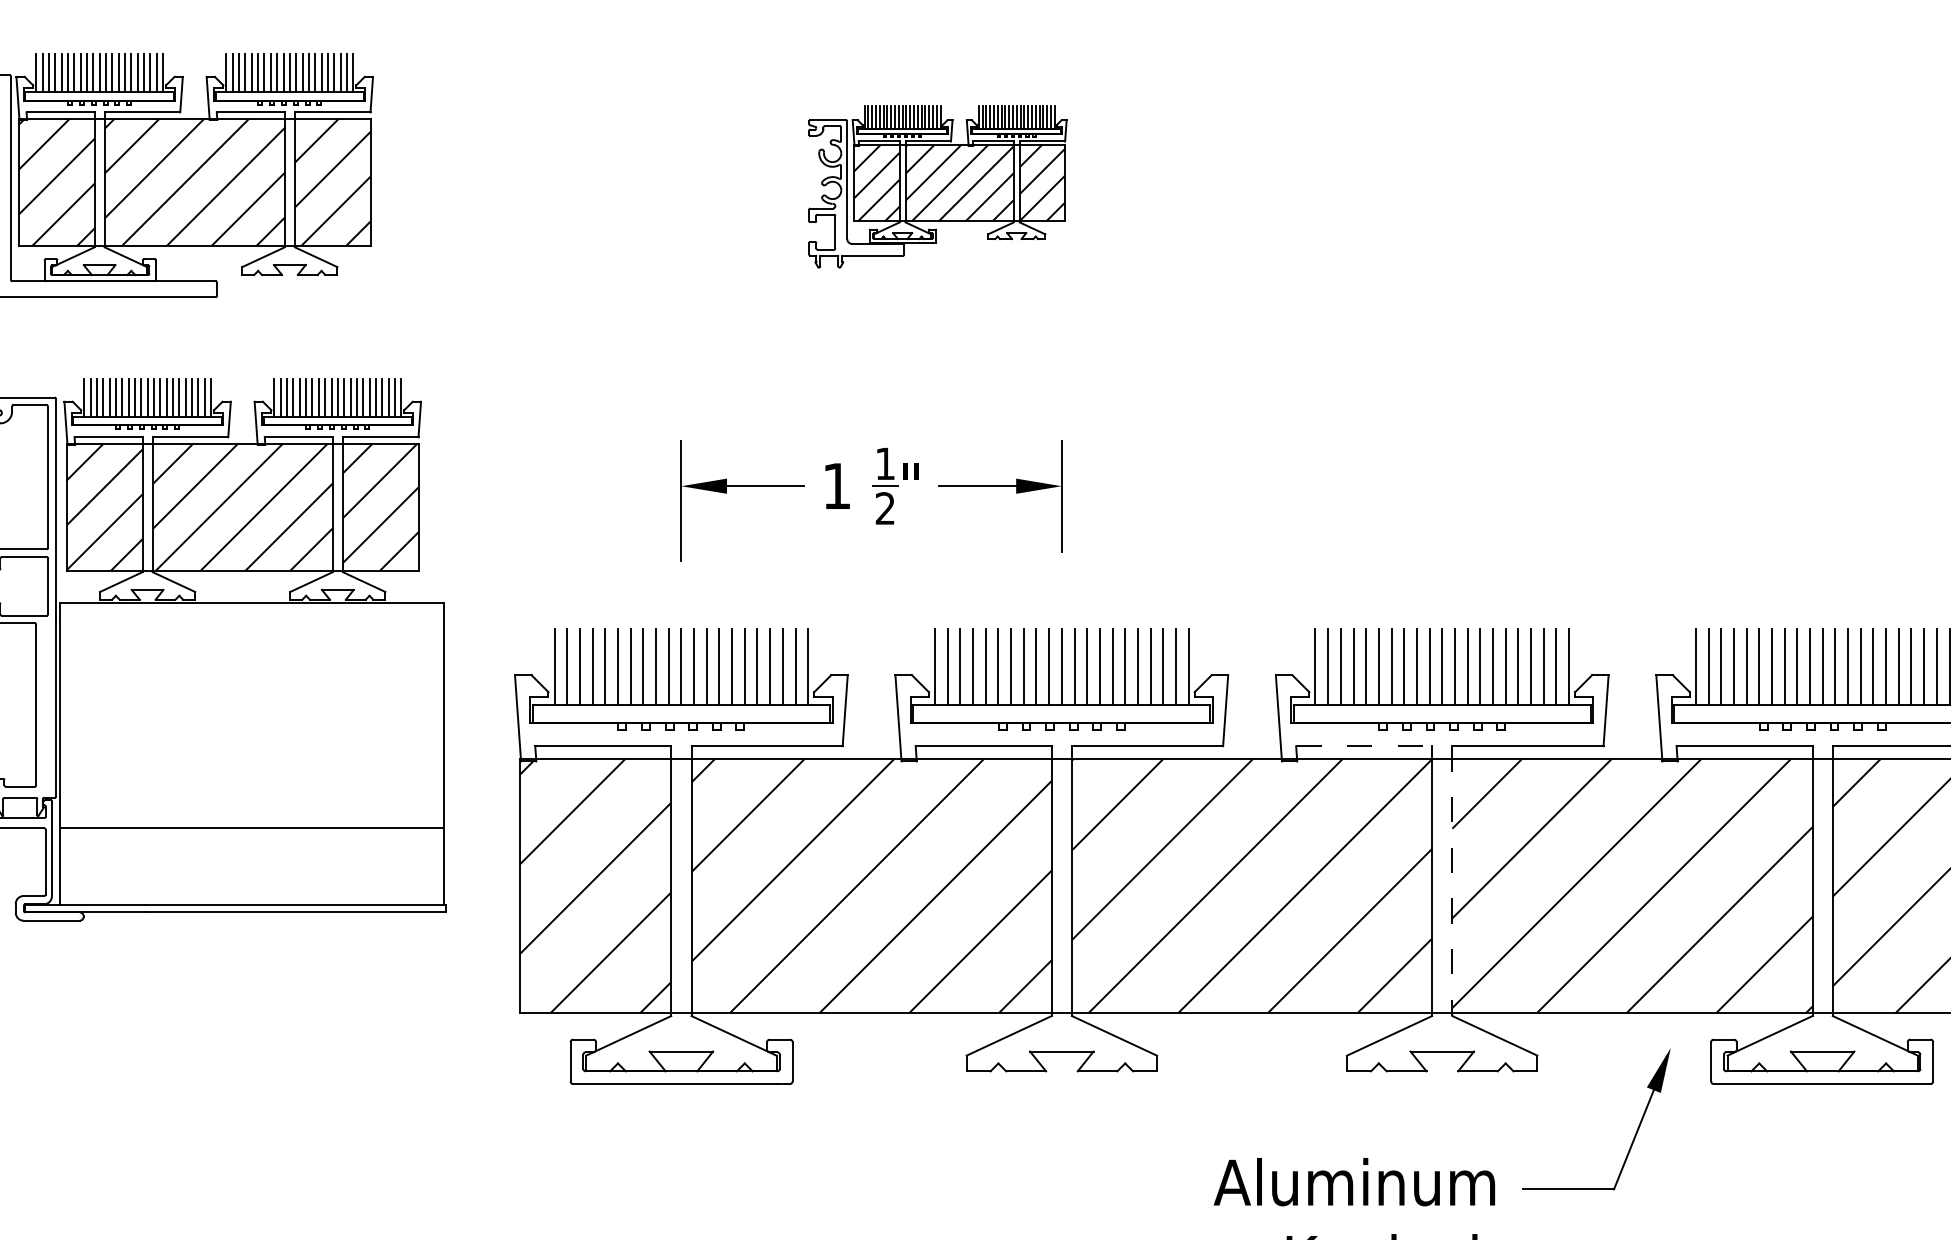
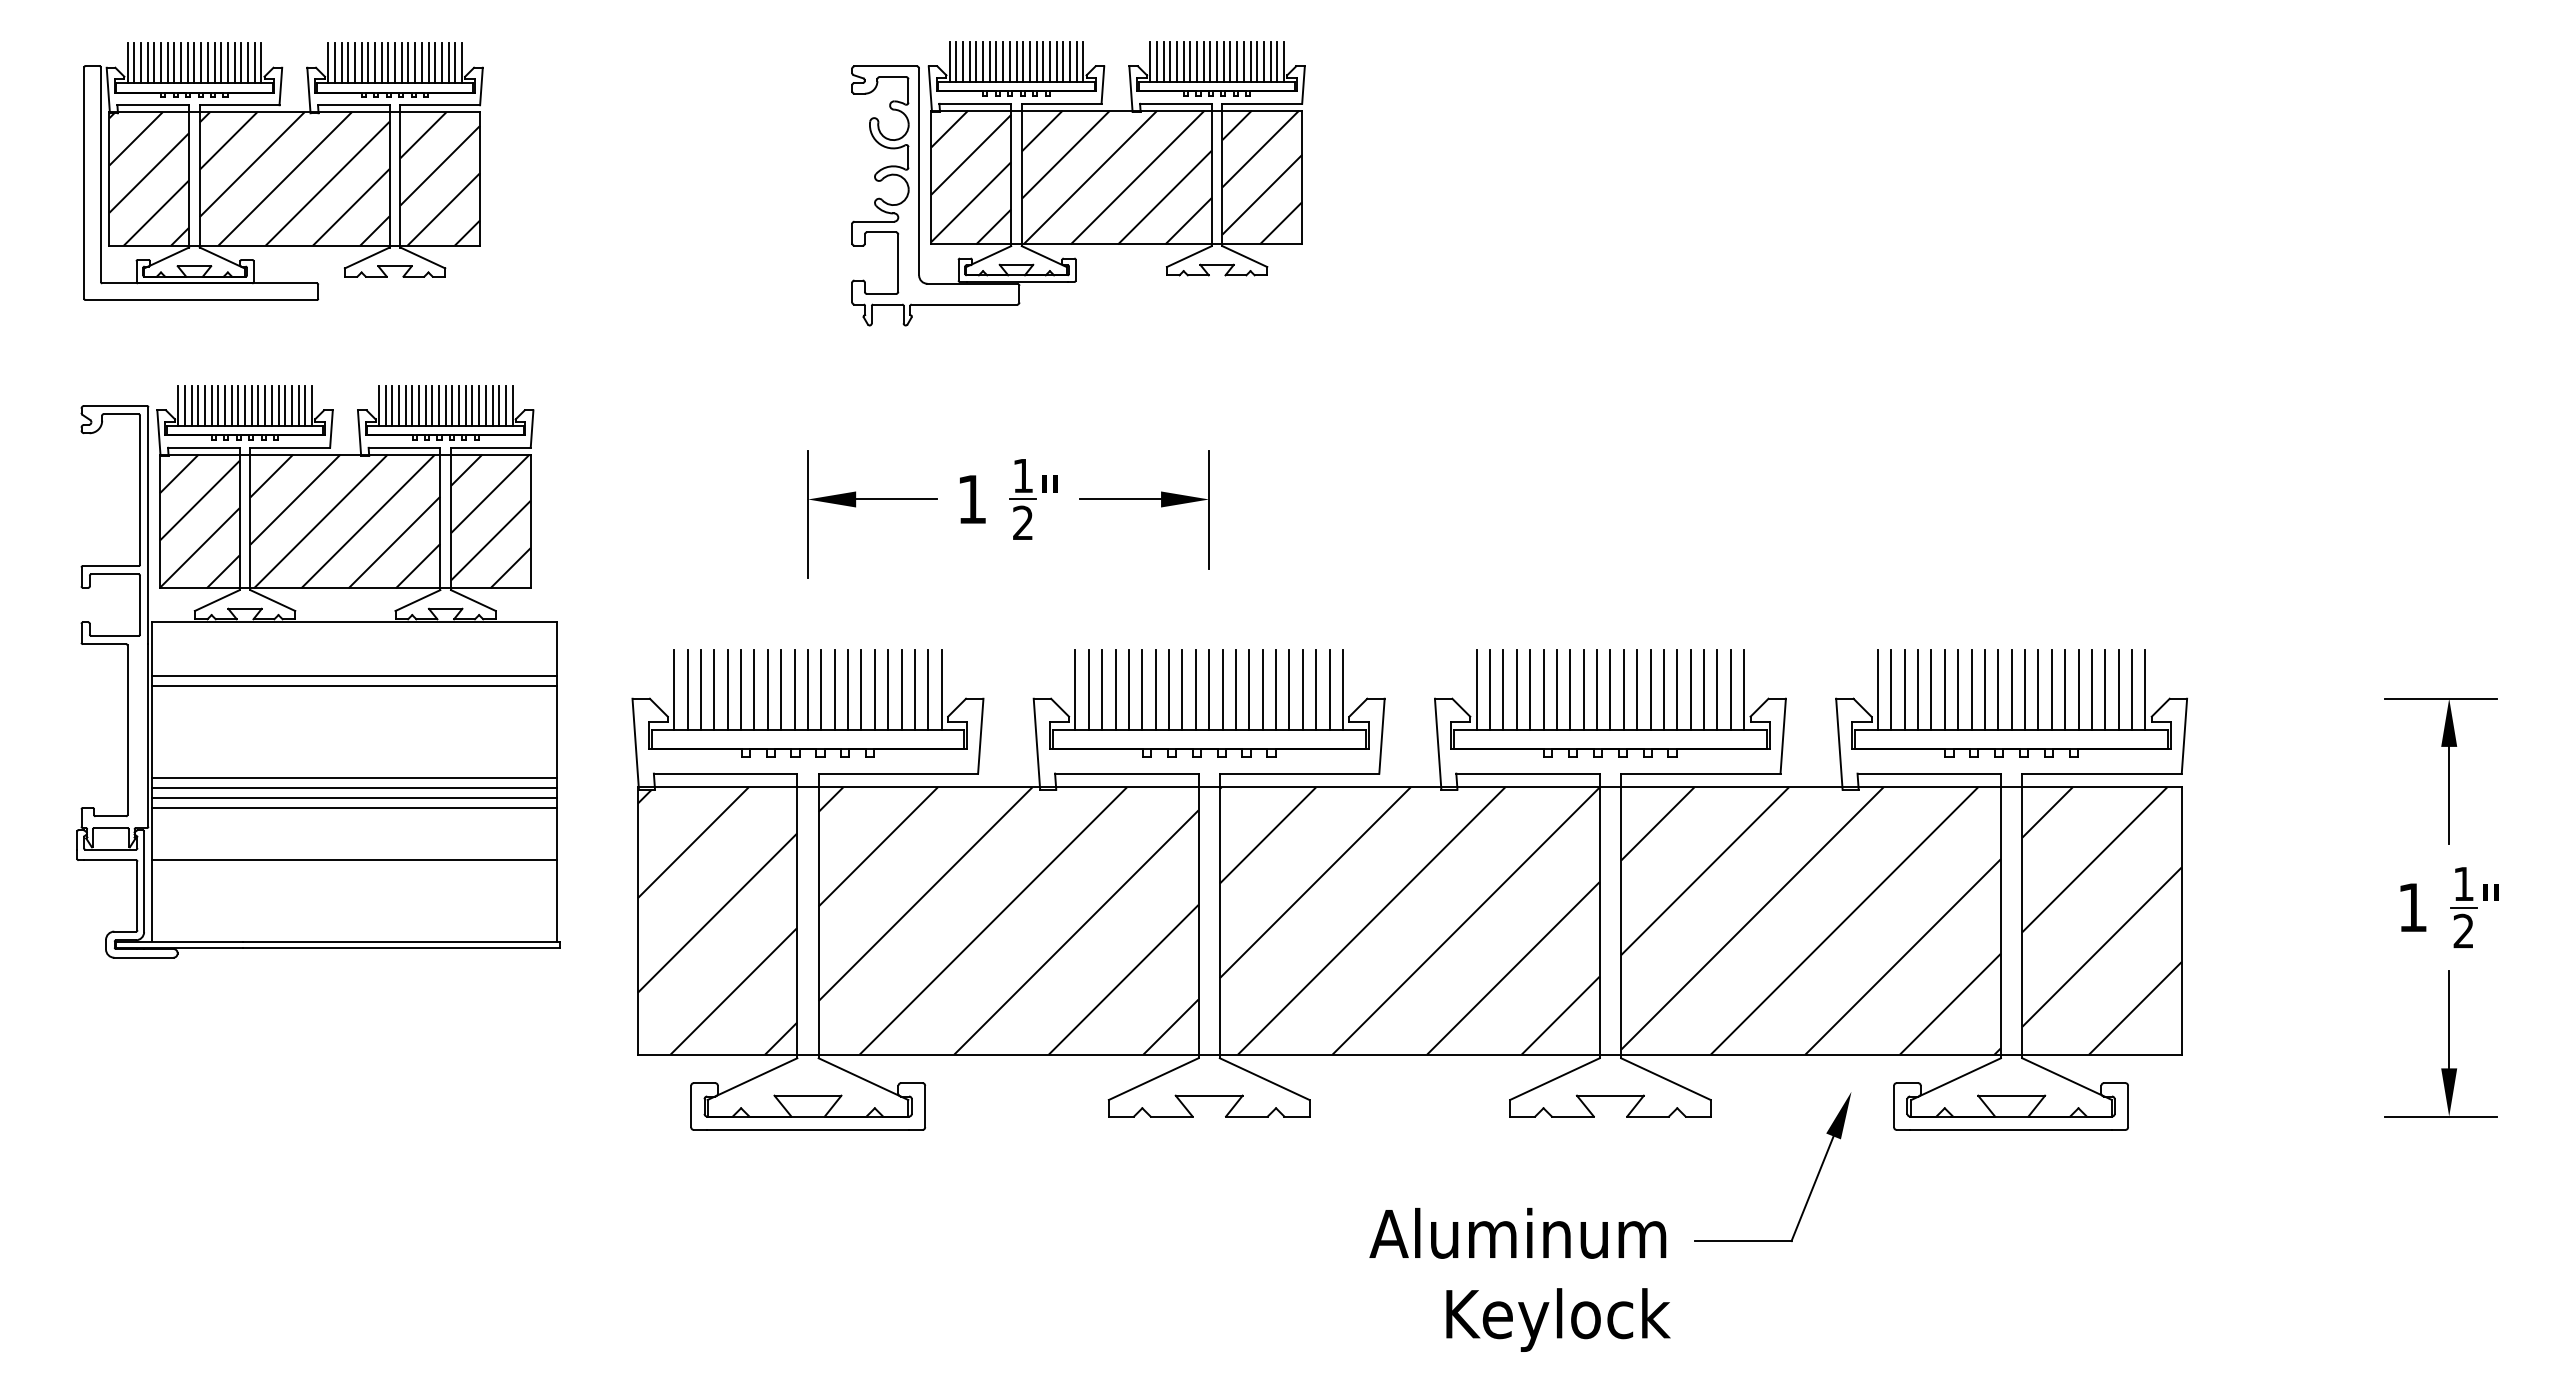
part: (937, 186) -> (1078, 183), size x1.67
line: (251, 653) -> (354, 675), added
line: (251, 662) -> (354, 685), added
line: (1364, 746) -> (1528, 773), dashed -> solid
line: (251, 749) -> (354, 777), added
line: (251, 759) -> (354, 787), added
line: (251, 768) -> (354, 797), added
line: (251, 778) -> (354, 807), added
line: (1452, 881) -> (1621, 916), dashed -> solid

